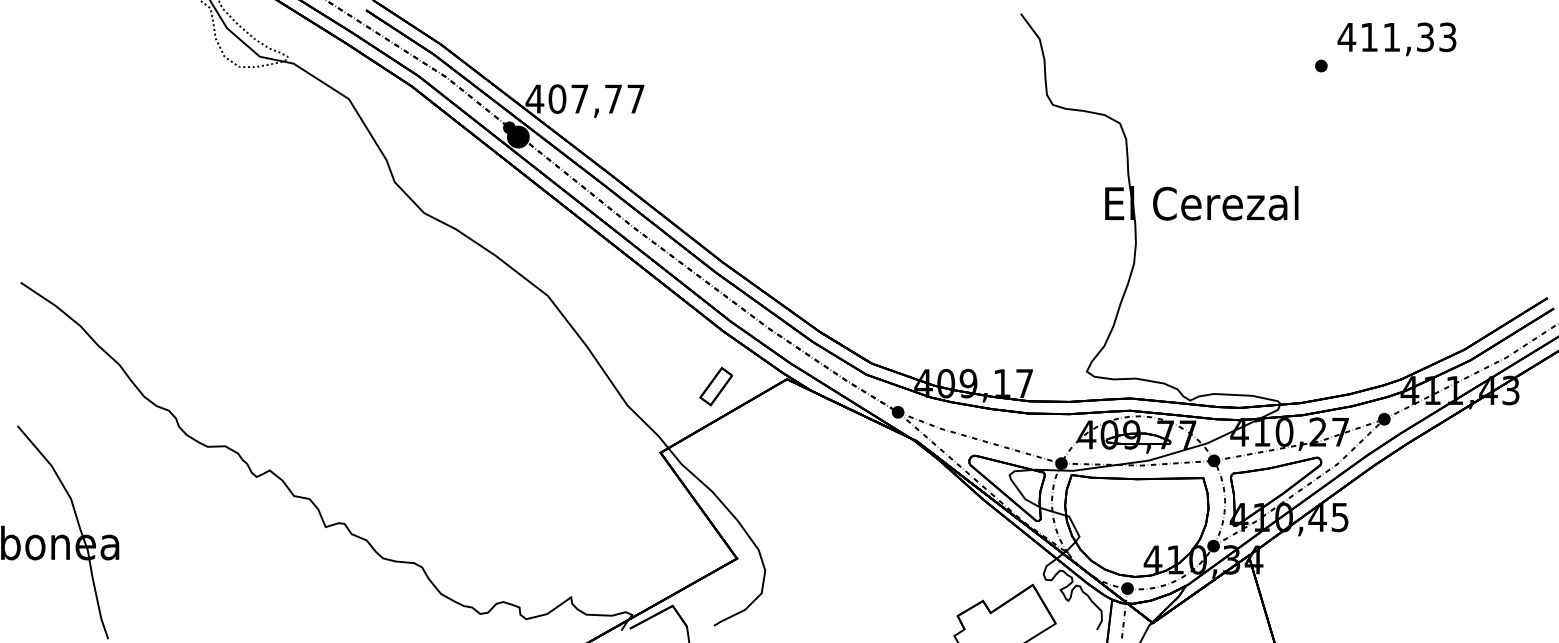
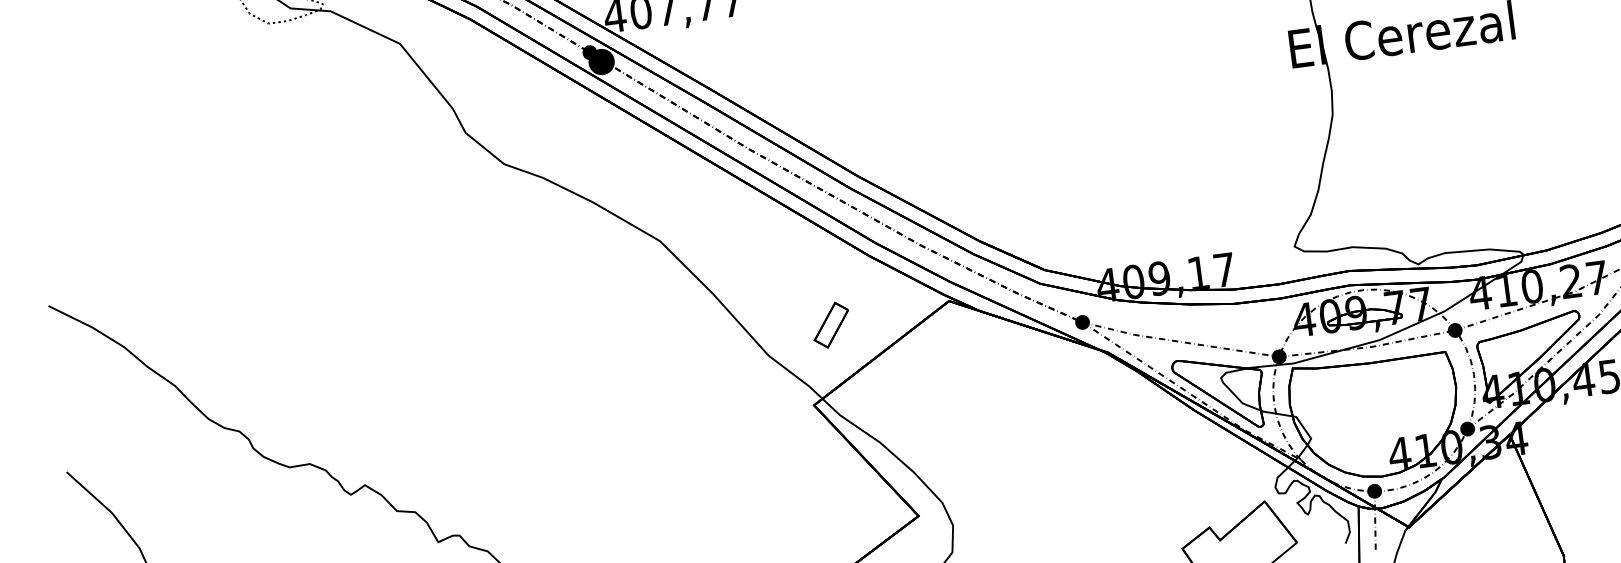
part: (715, 386) -> (830, 325), moved

